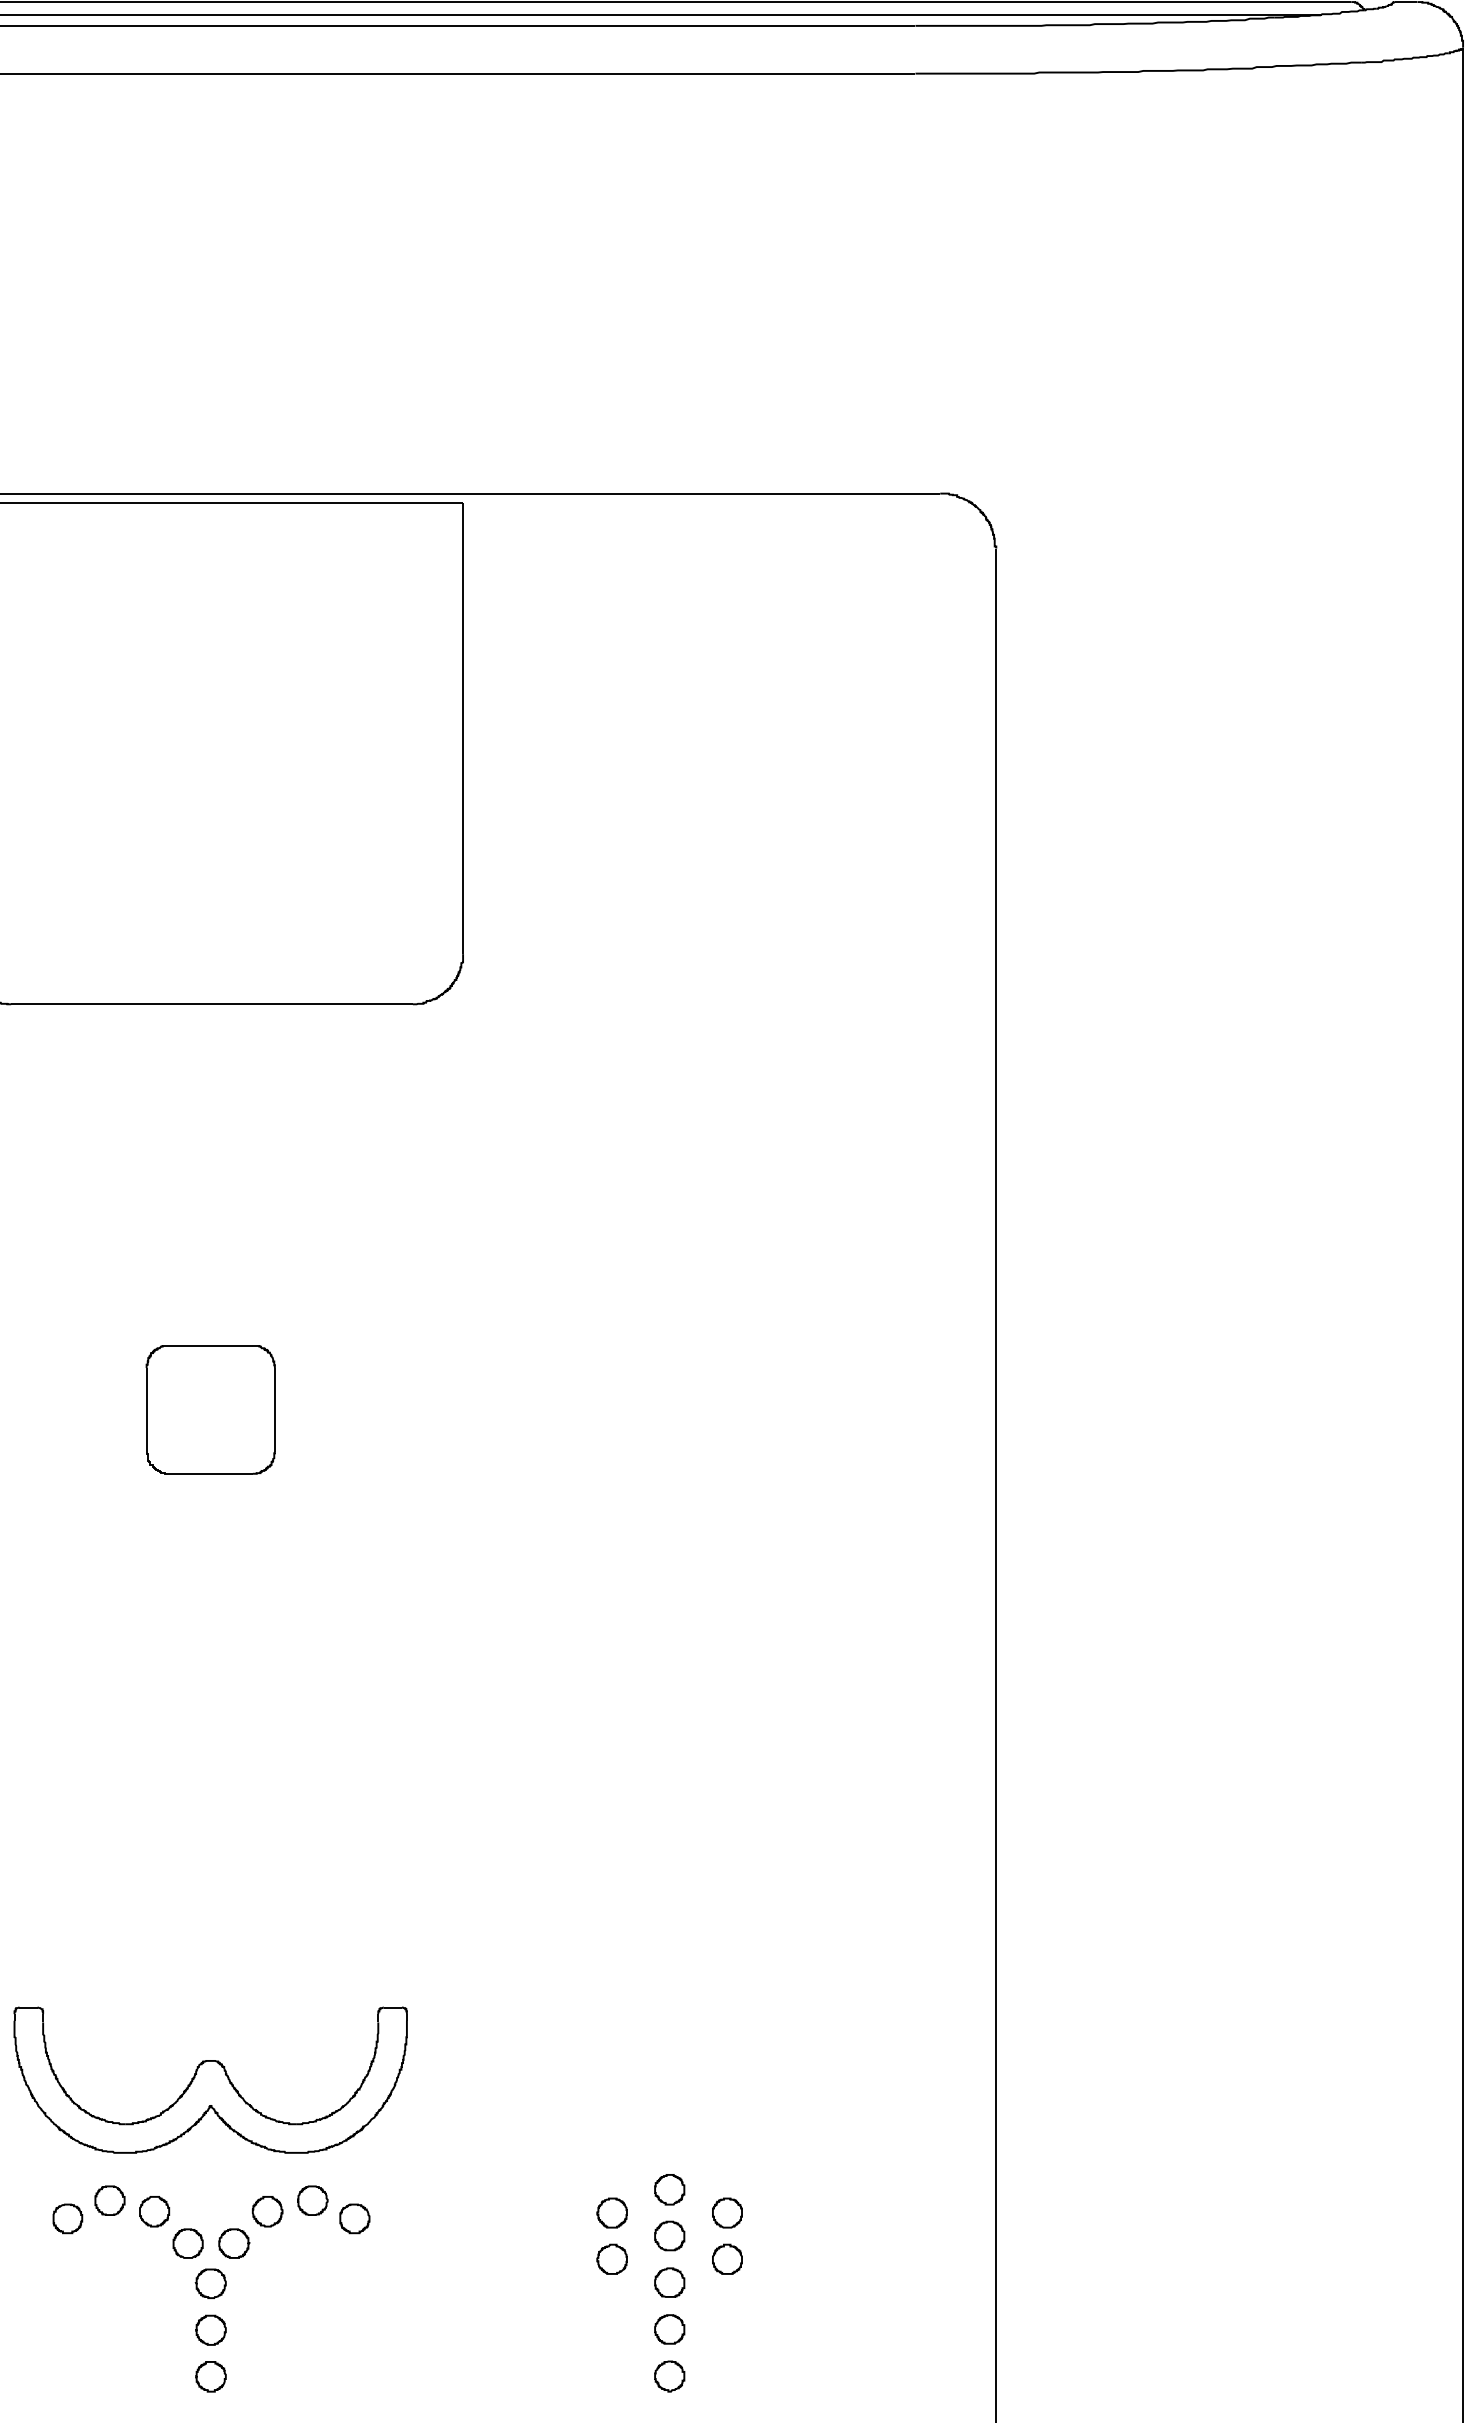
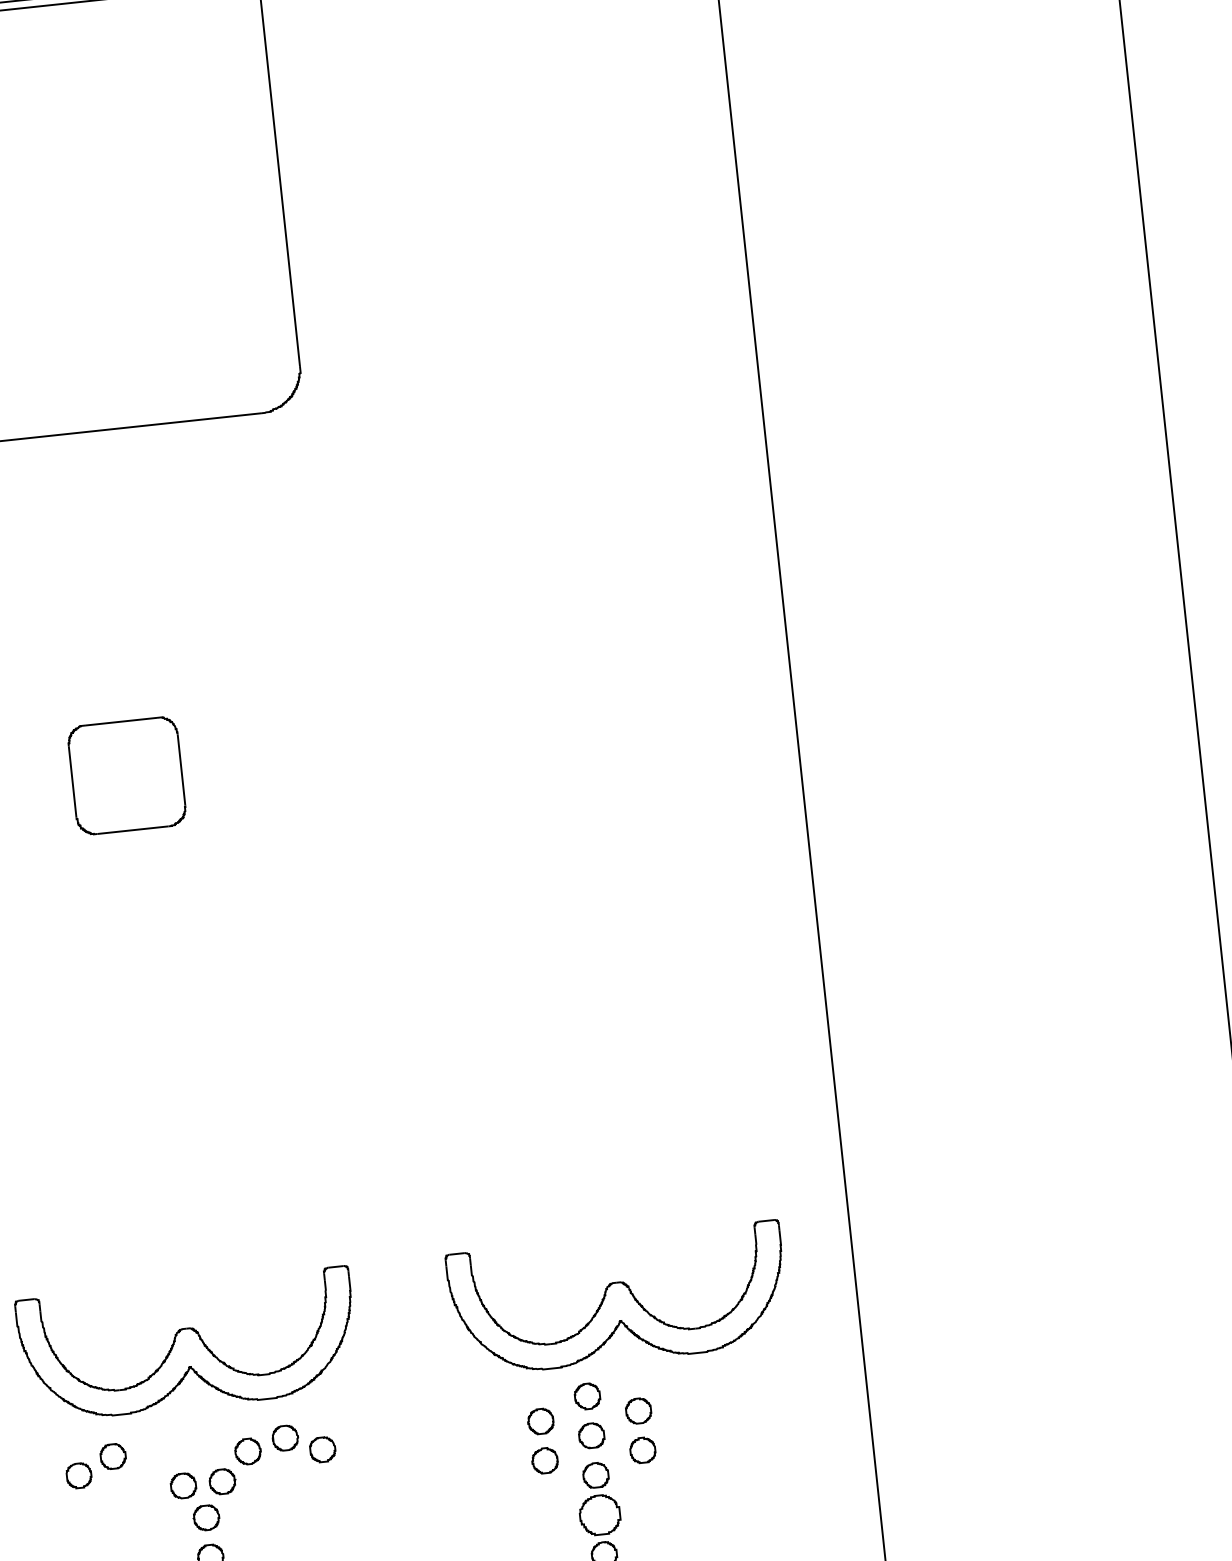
part: (717, 2079) -> (618, 1298), added
part: (154, 2211) -> (152, 1461), removed
part: (669, 2329) -> (600, 1515), size x1.6

